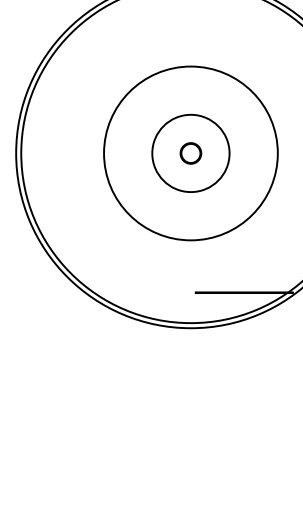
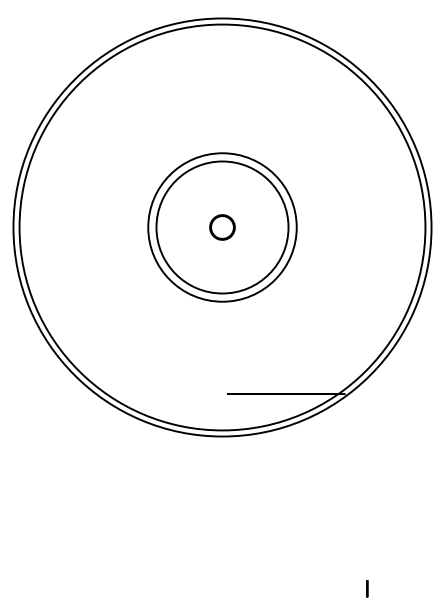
circle: (190, 153) -> (222, 227), size x0.71
circle: (190, 153) -> (222, 227), size x1.43

